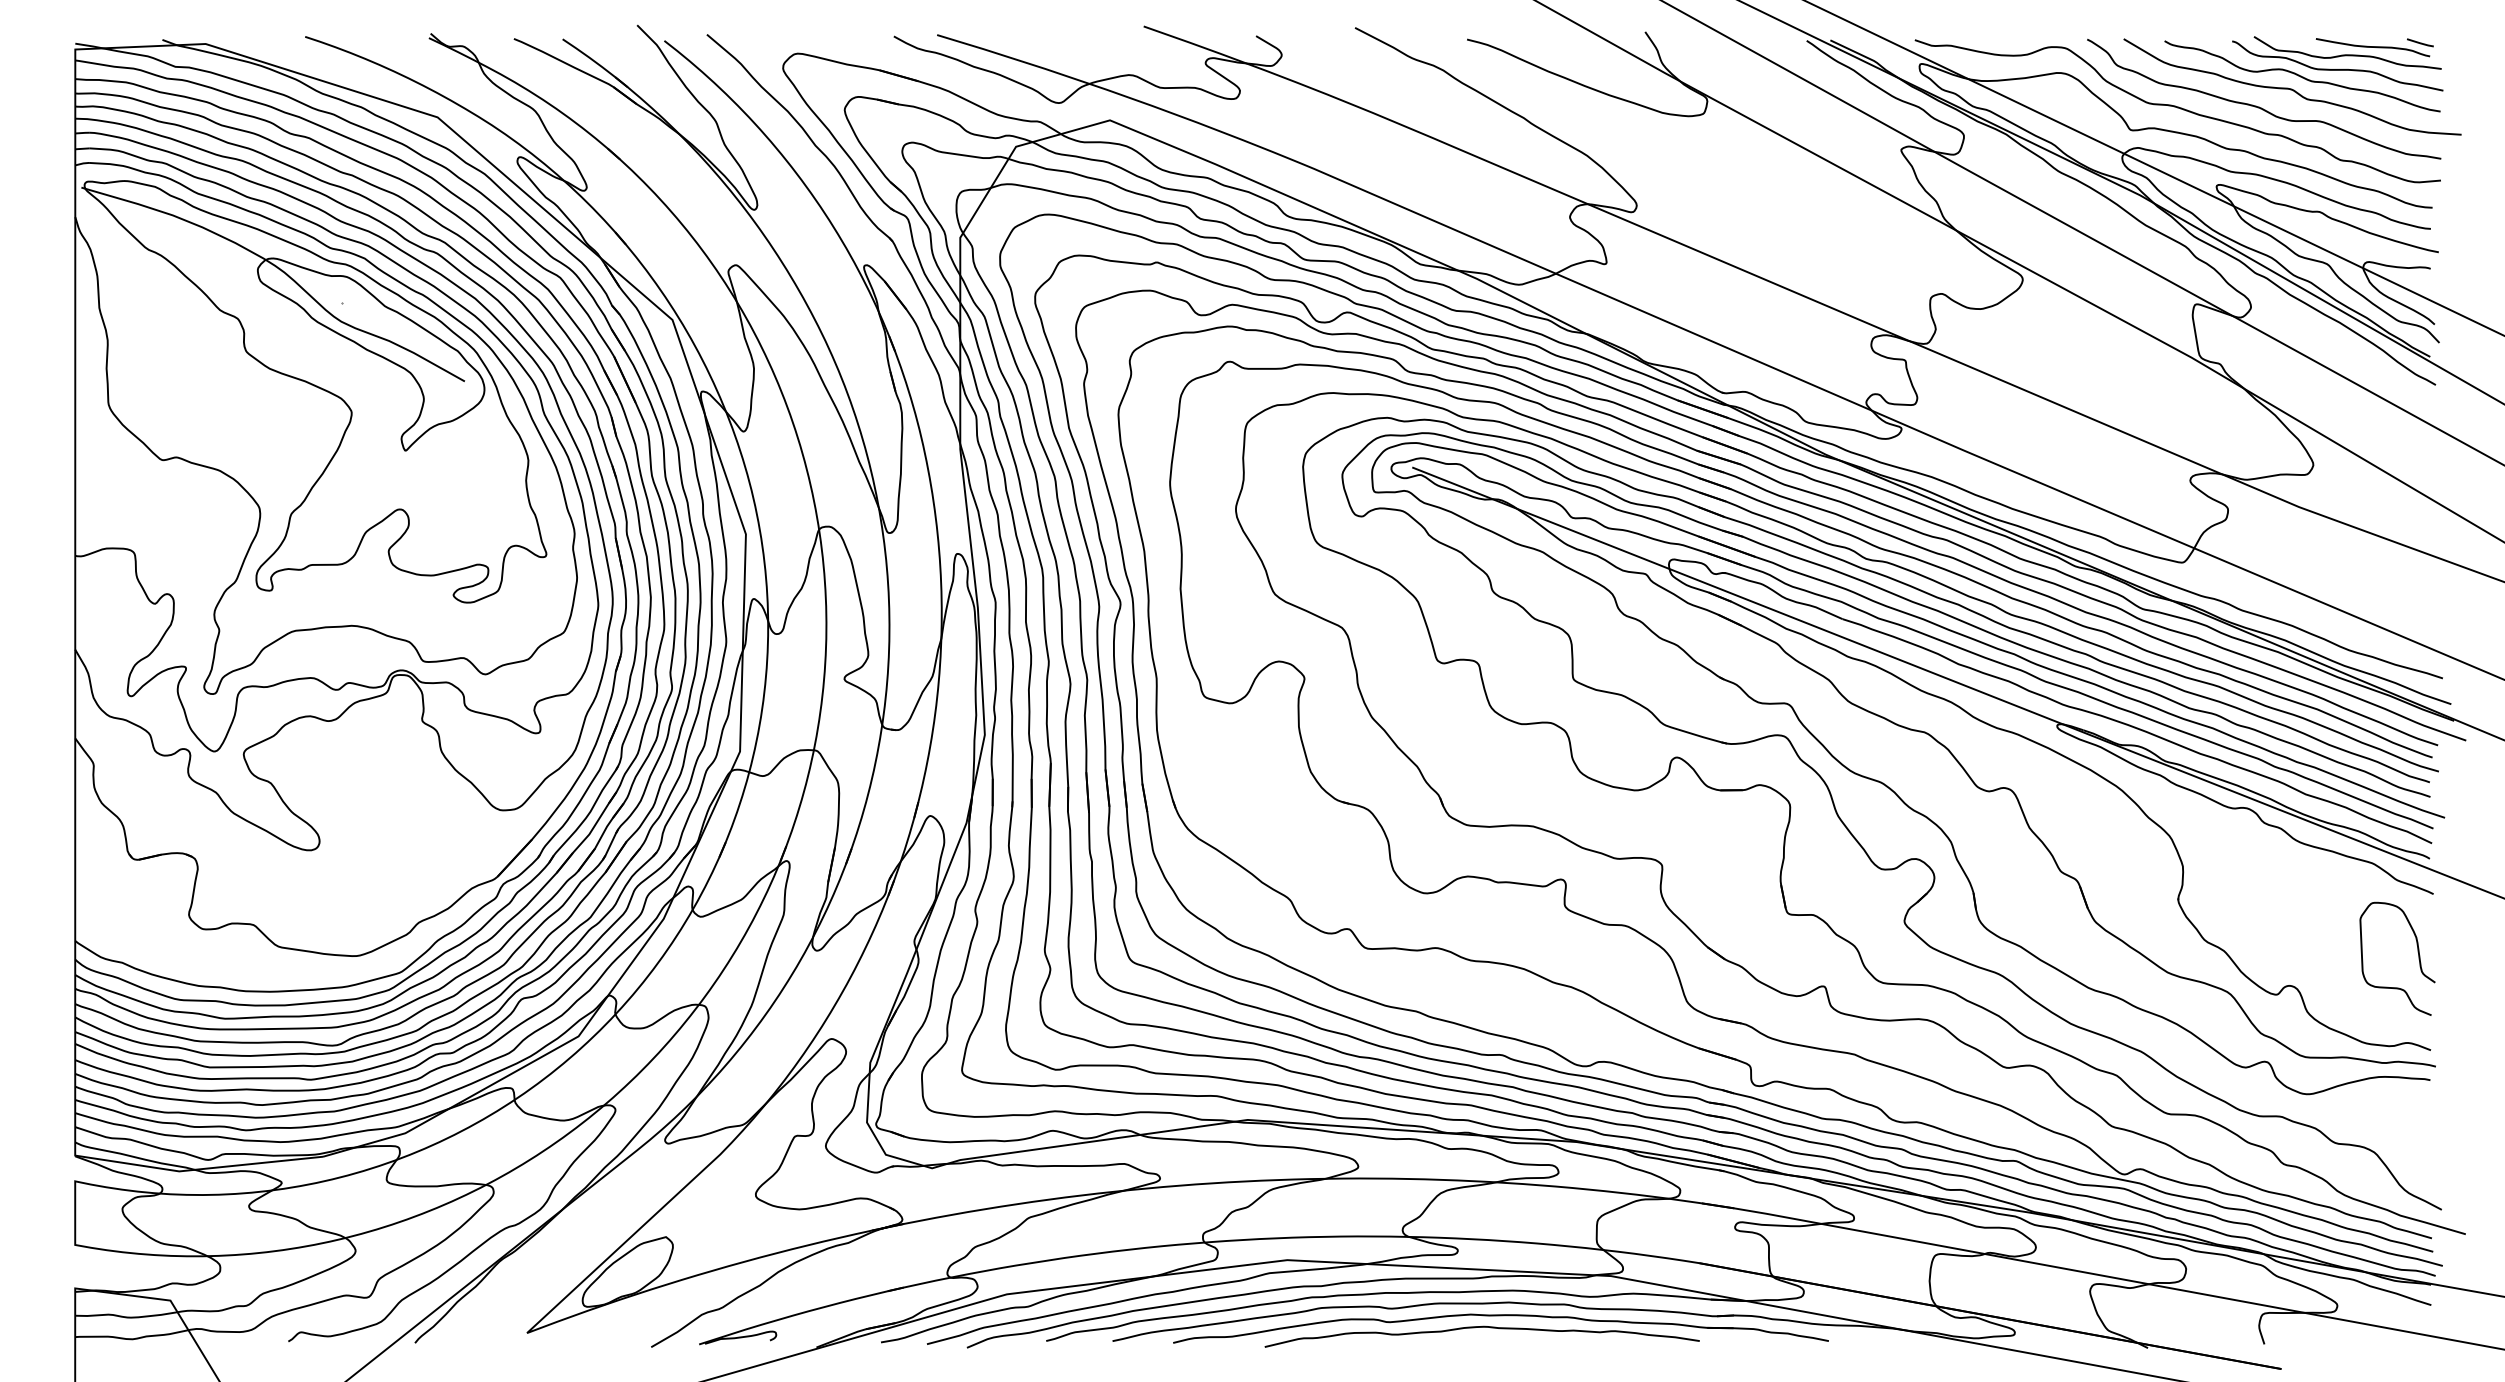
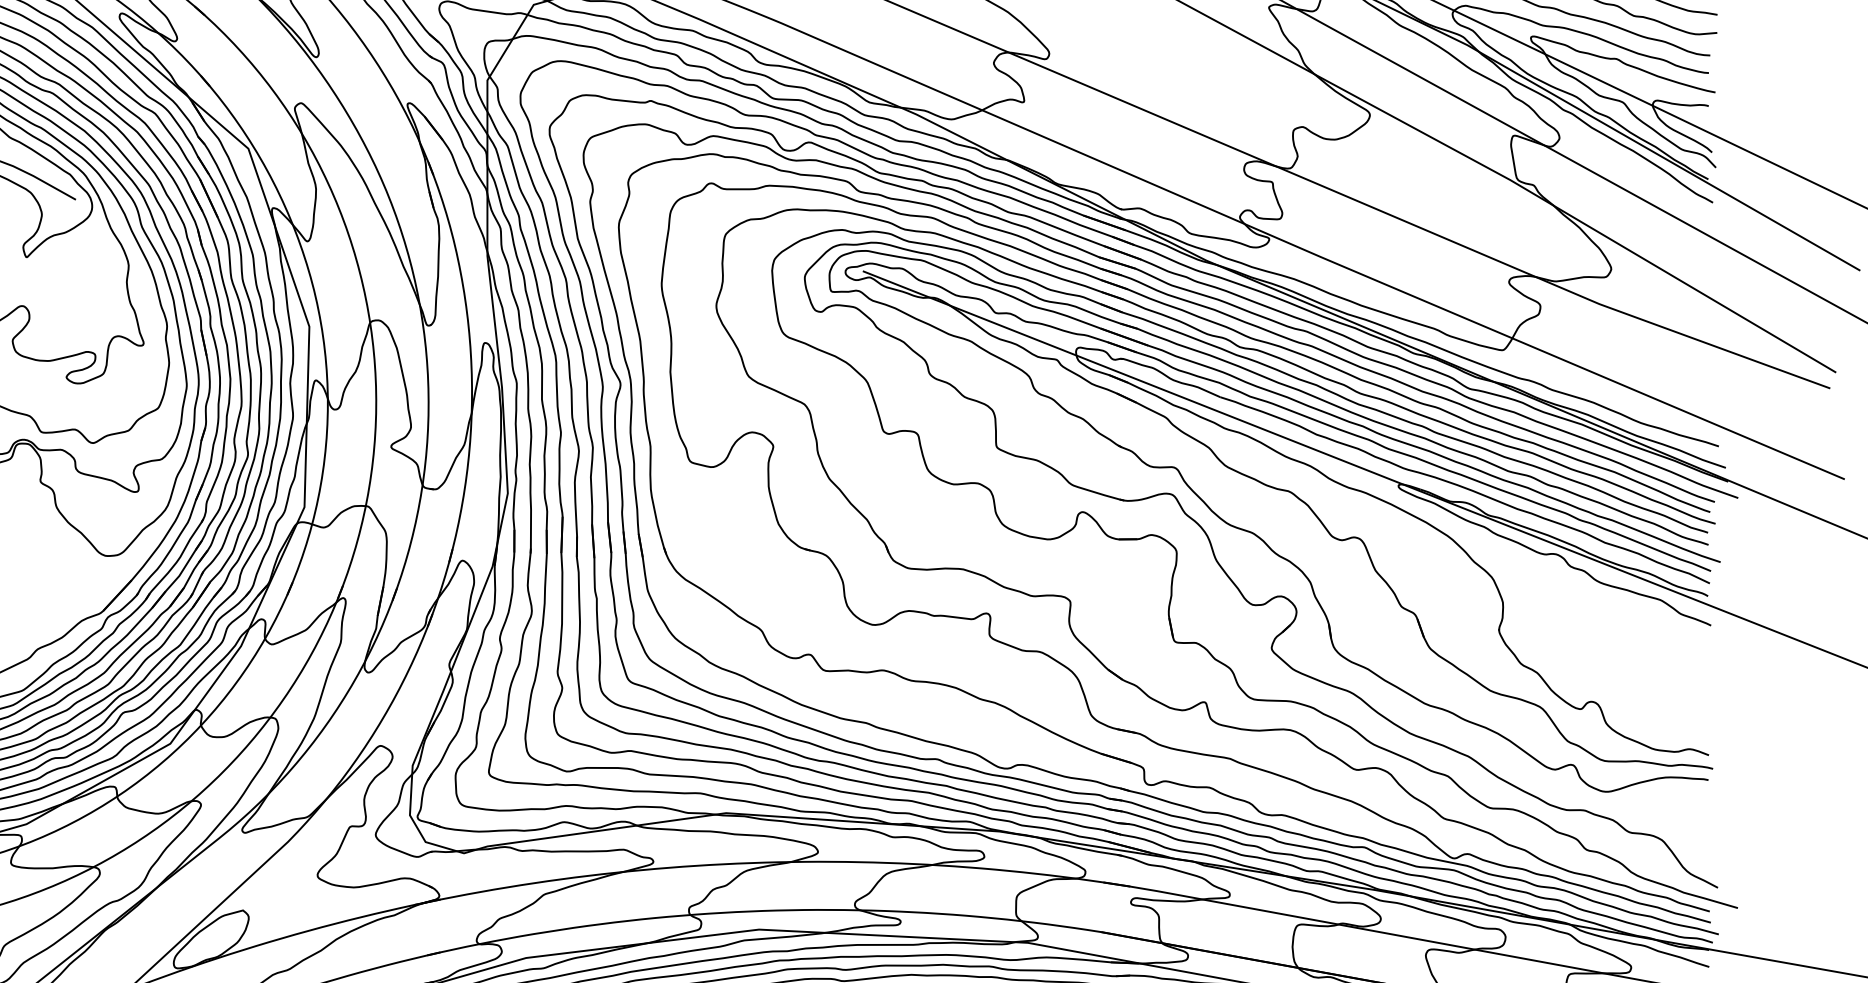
curve: (2417, 952) -> (1697, 674), removed

